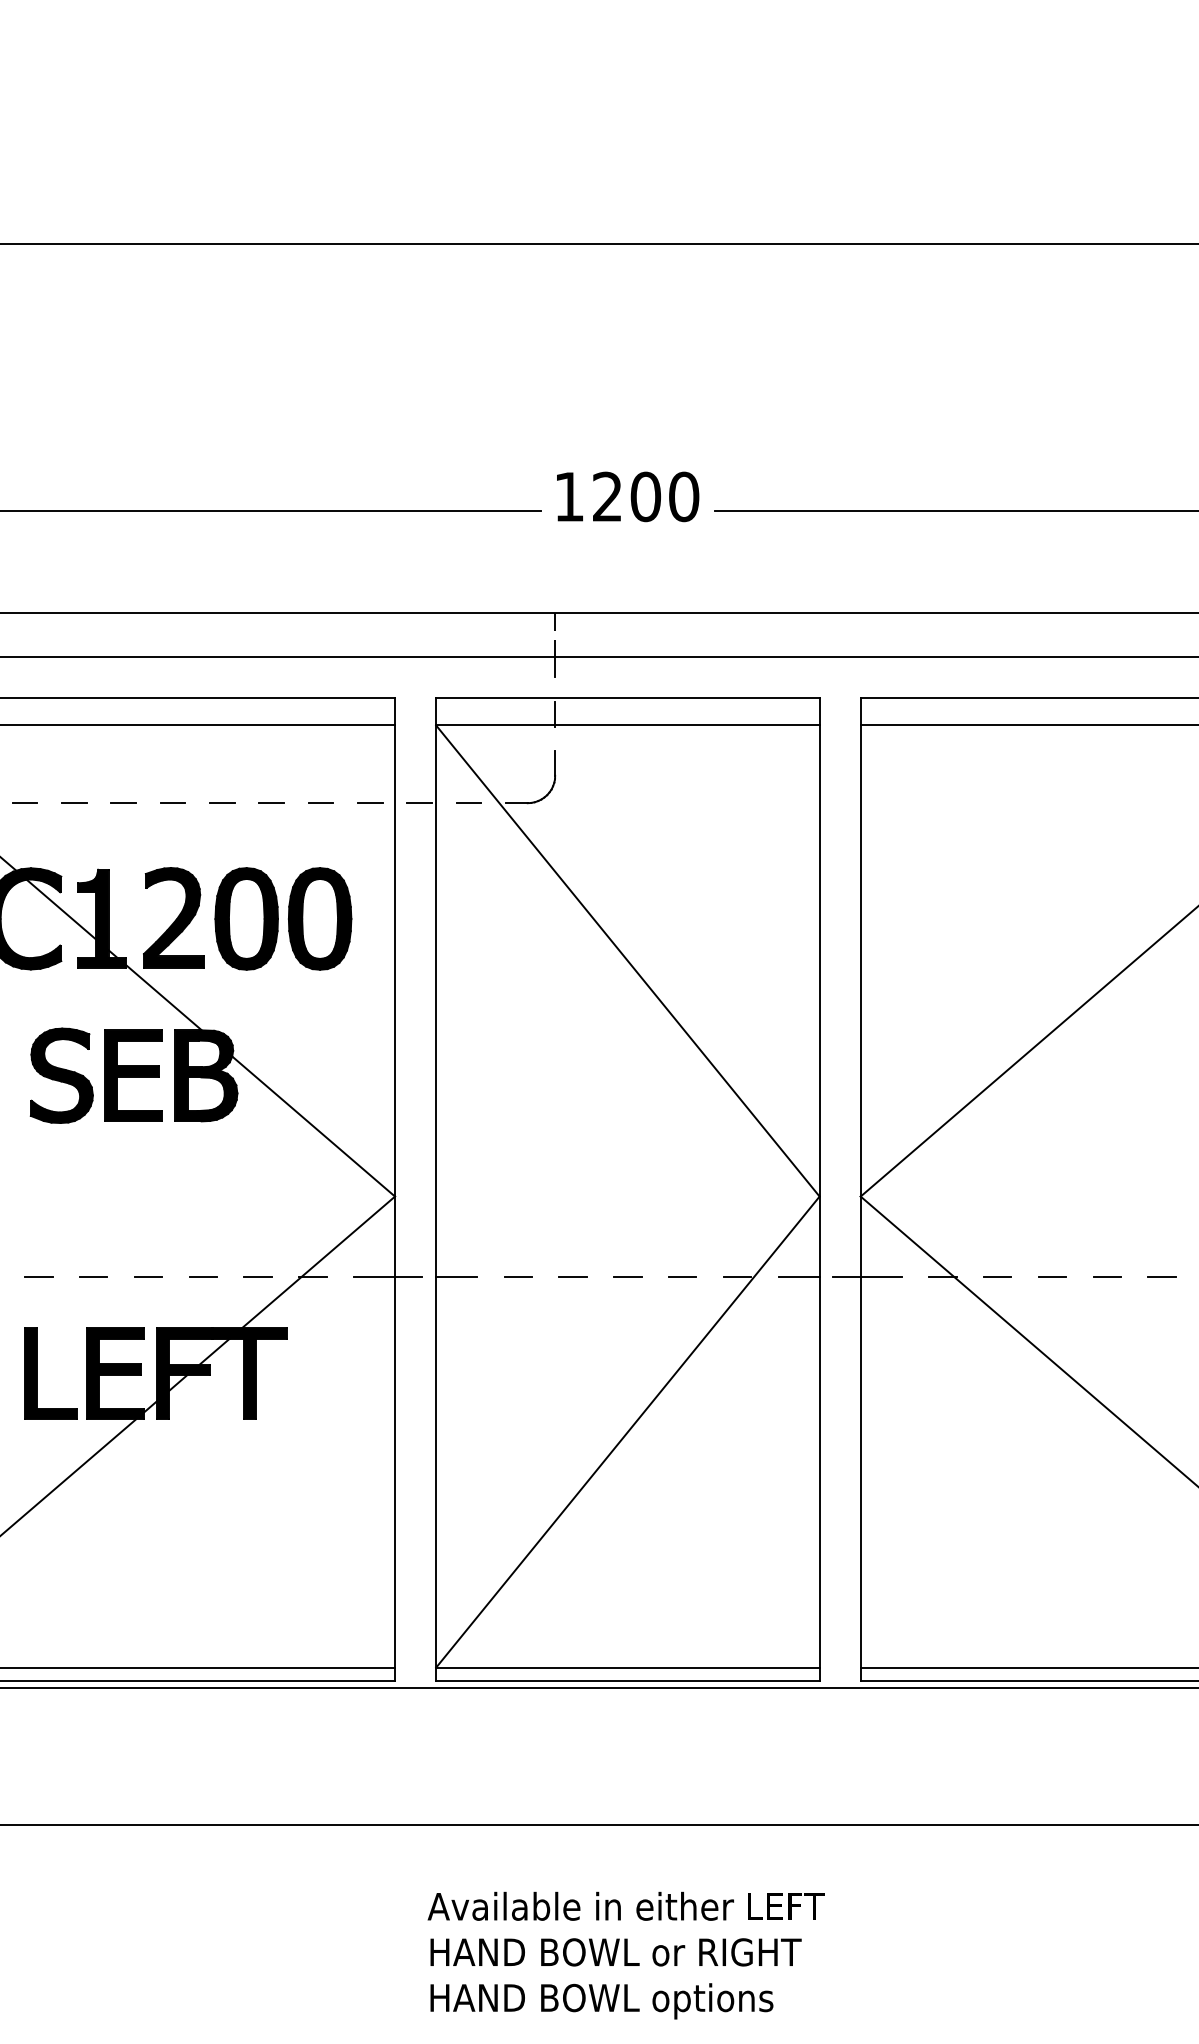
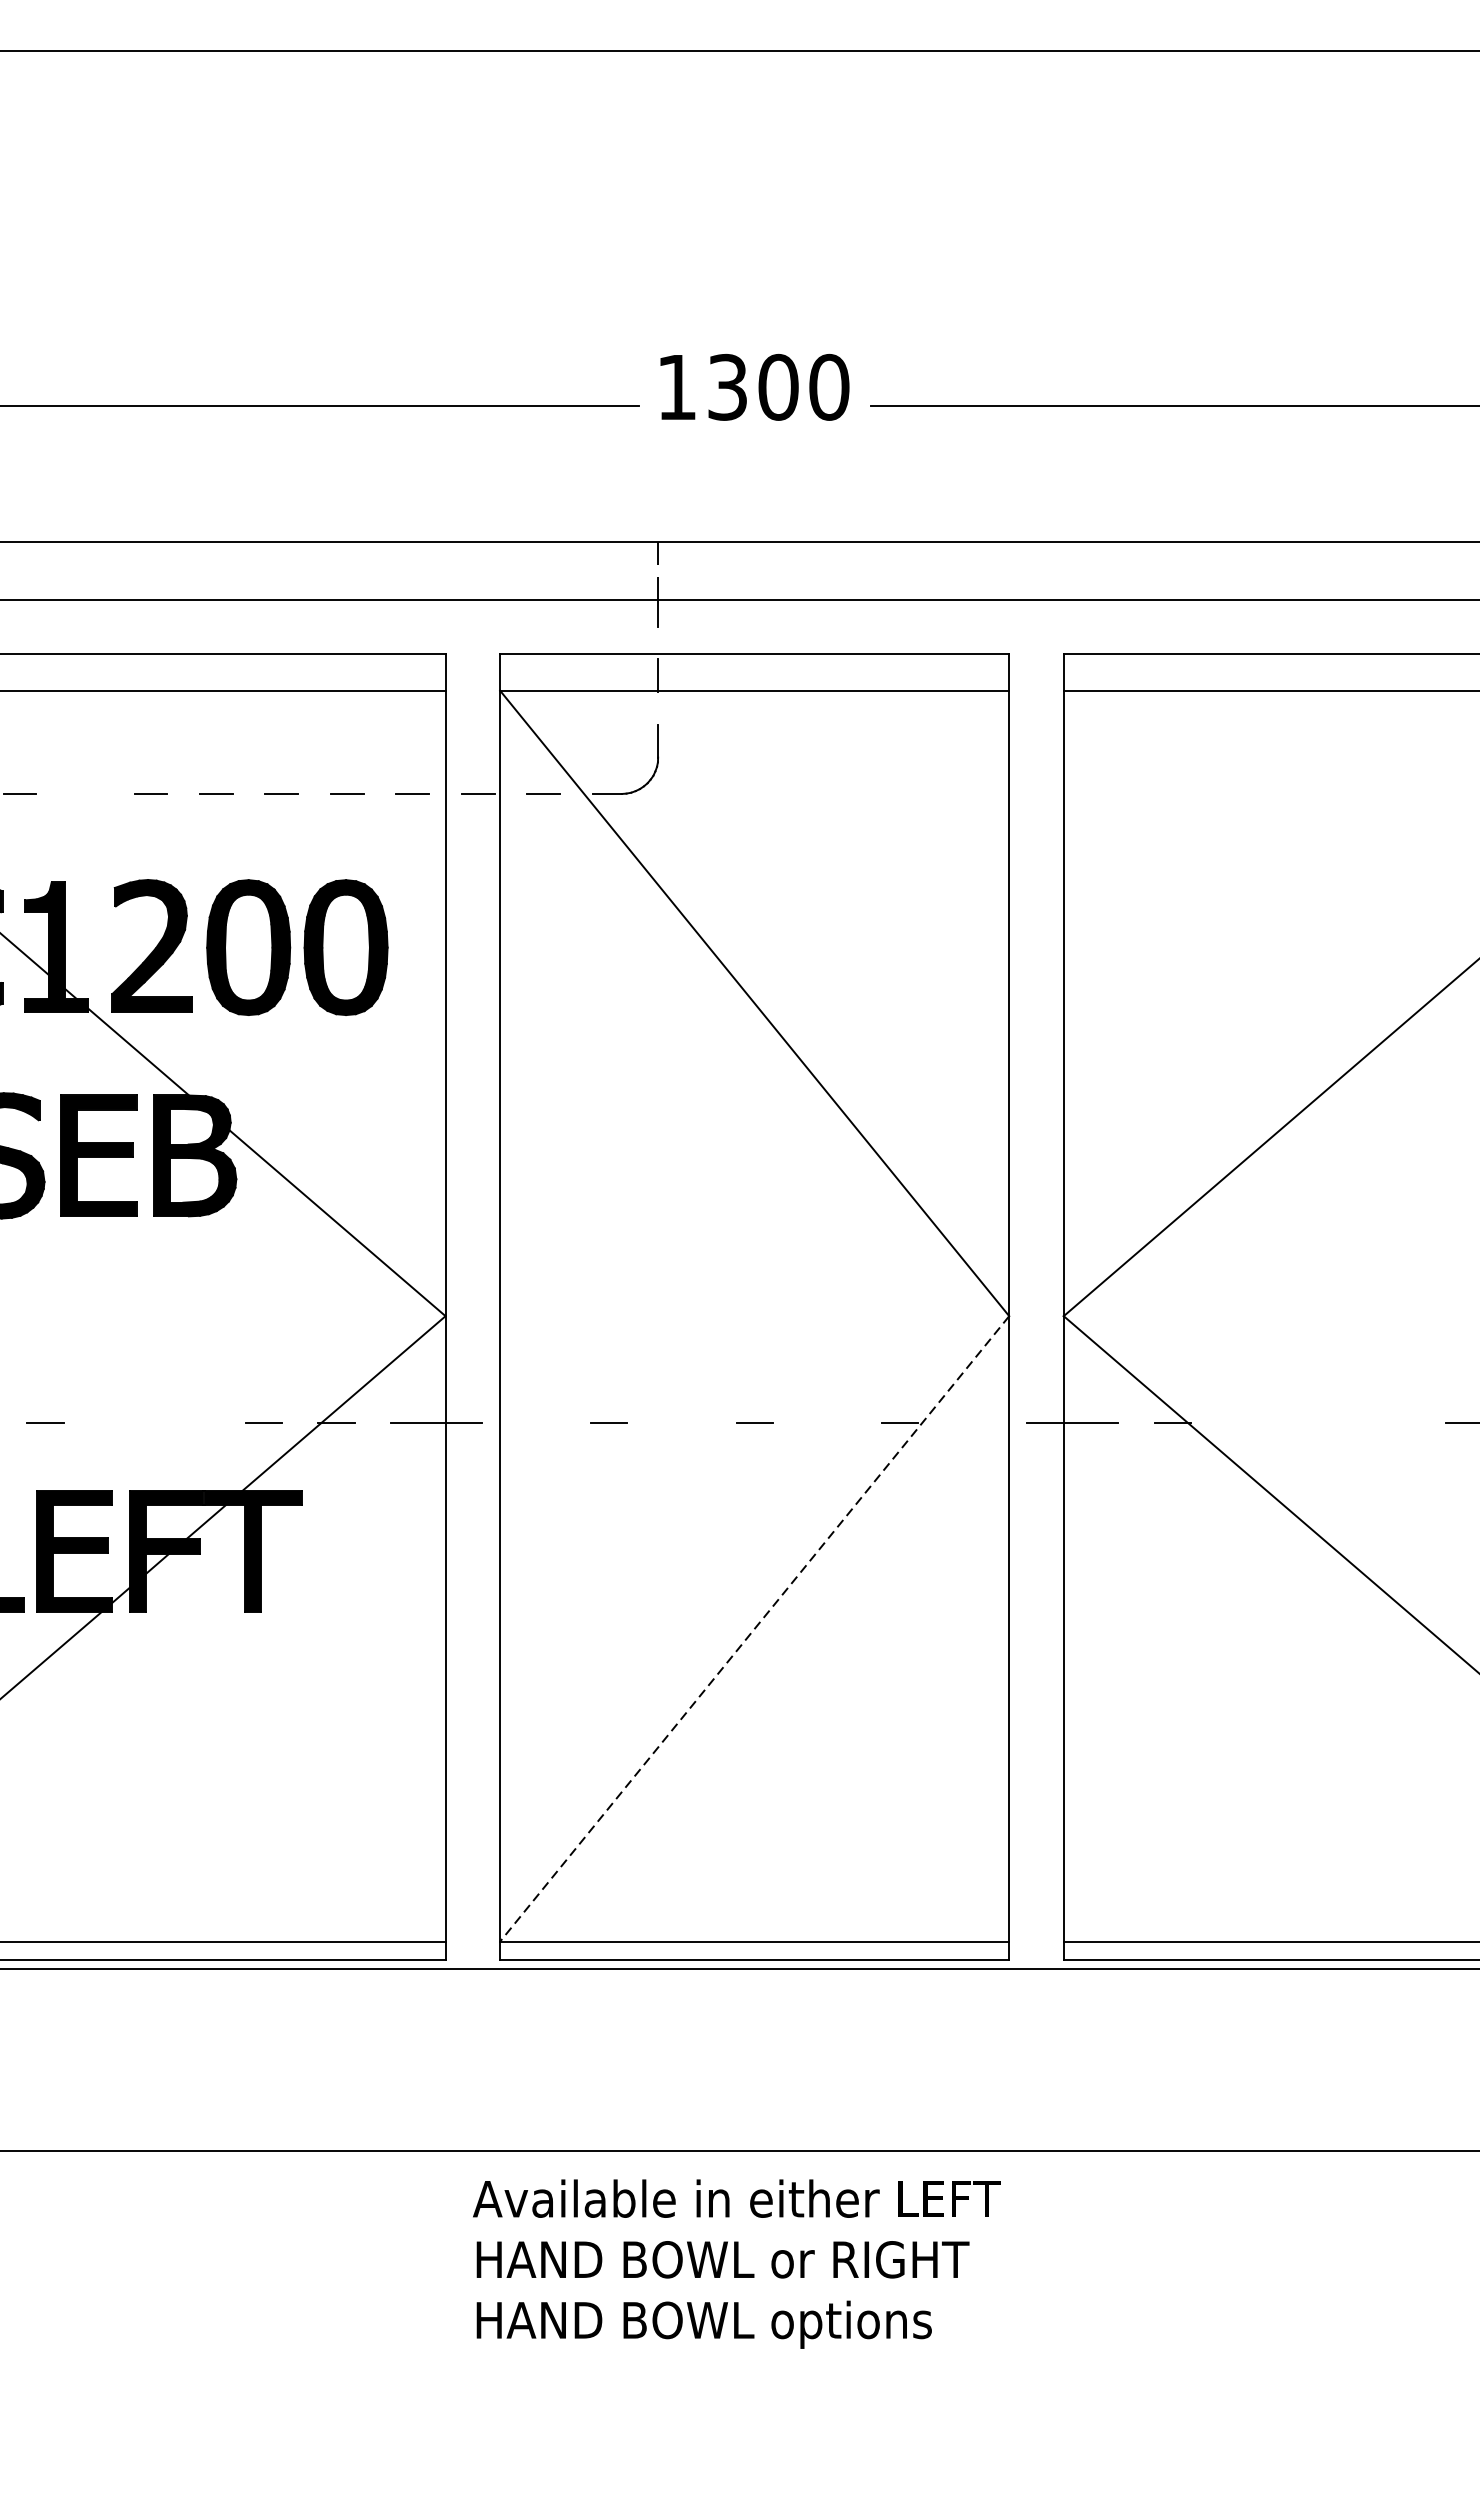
text: (607, 496) -> (727, 386), 1200 -> 1300
line: (123, 803) -> (85, 794), removed
line: (148, 1277) -> (118, 1423), removed
line: (202, 1277) -> (189, 1423), removed
line: (456, 1277) -> (527, 1423), removed
line: (572, 1277) -> (681, 1423), removed
line: (682, 1277) -> (827, 1423), removed
line: (798, 1277) -> (981, 1423), removed
line: (997, 1277) -> (1245, 1423), removed
line: (1052, 1277) -> (1318, 1423), removed
line: (1106, 1277) -> (1390, 1423), removed
line: (627, 1432) -> (754, 1629), solid -> dashed
text: (625, 1955) -> (735, 2263), moved

